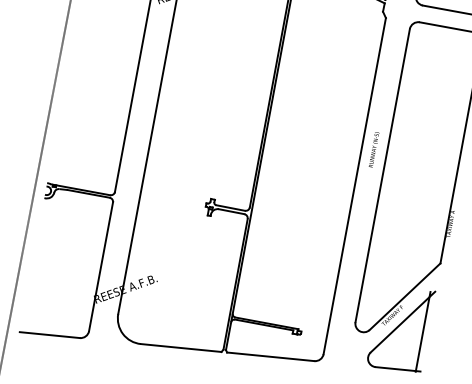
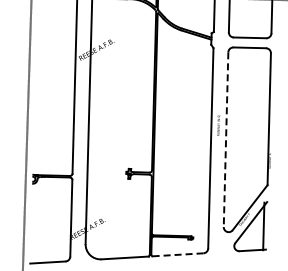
line: (383, 177) -> (226, 140), solid -> dashed
line: (270, 356) -> (177, 254), solid -> dashed

